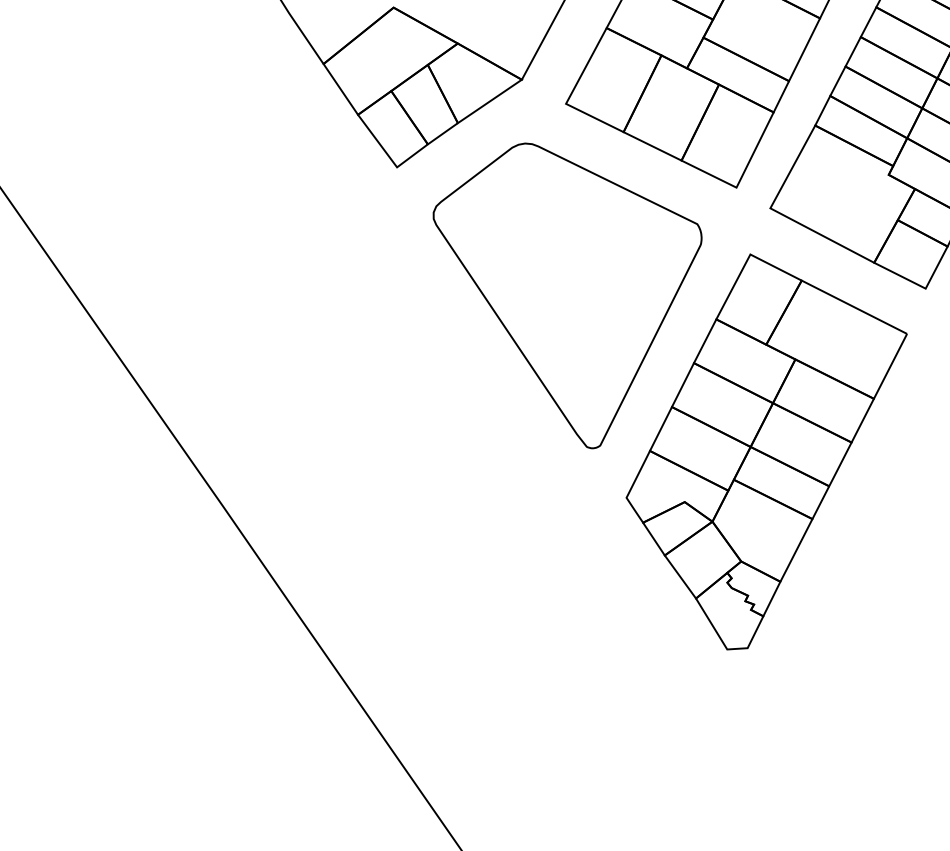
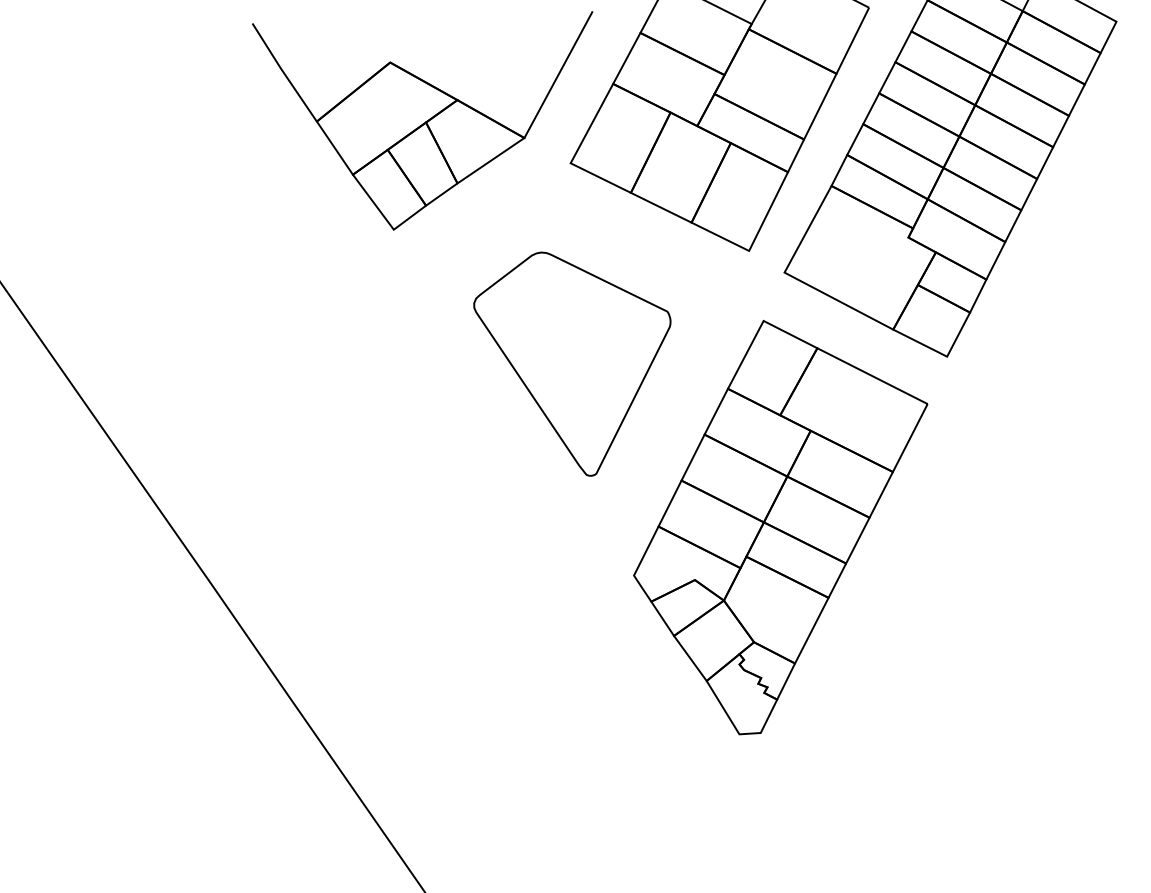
part: (567, 295) -> (572, 363), size x0.7

